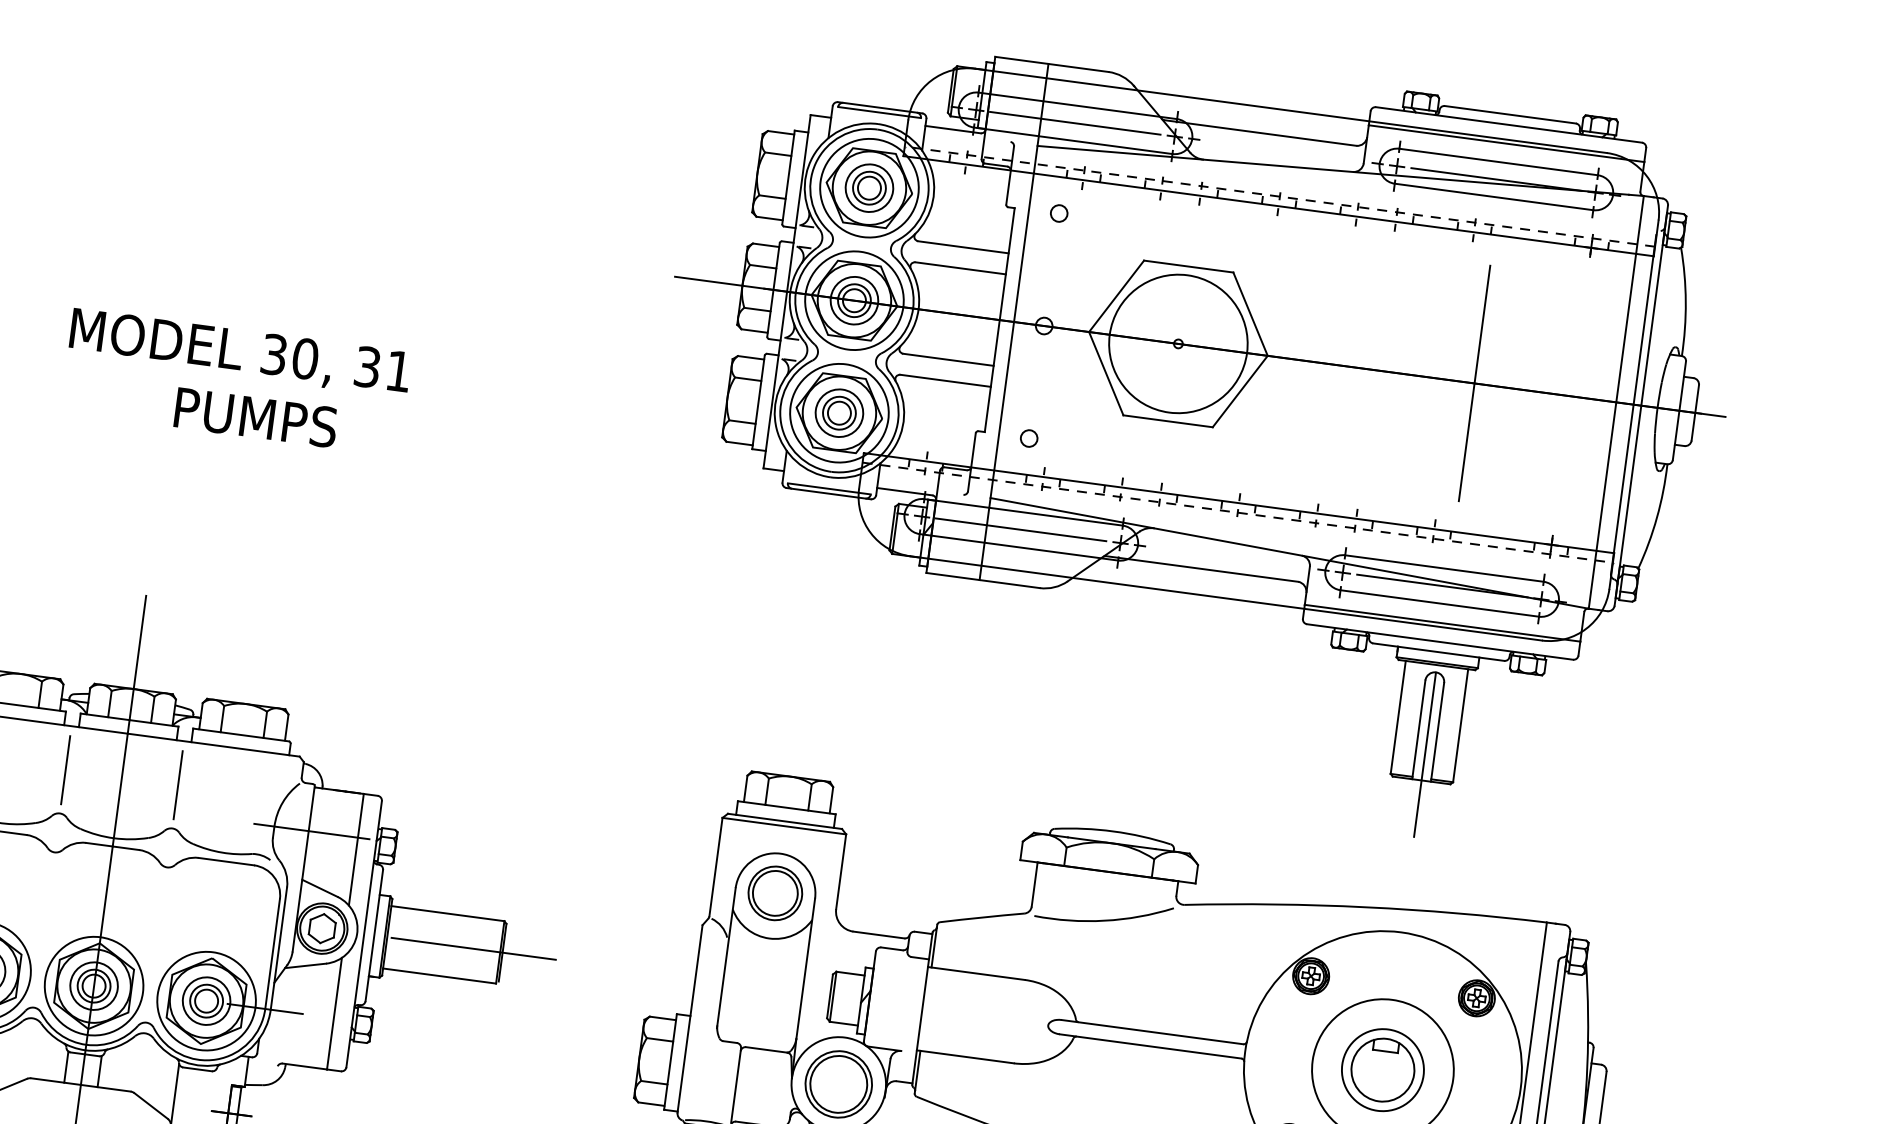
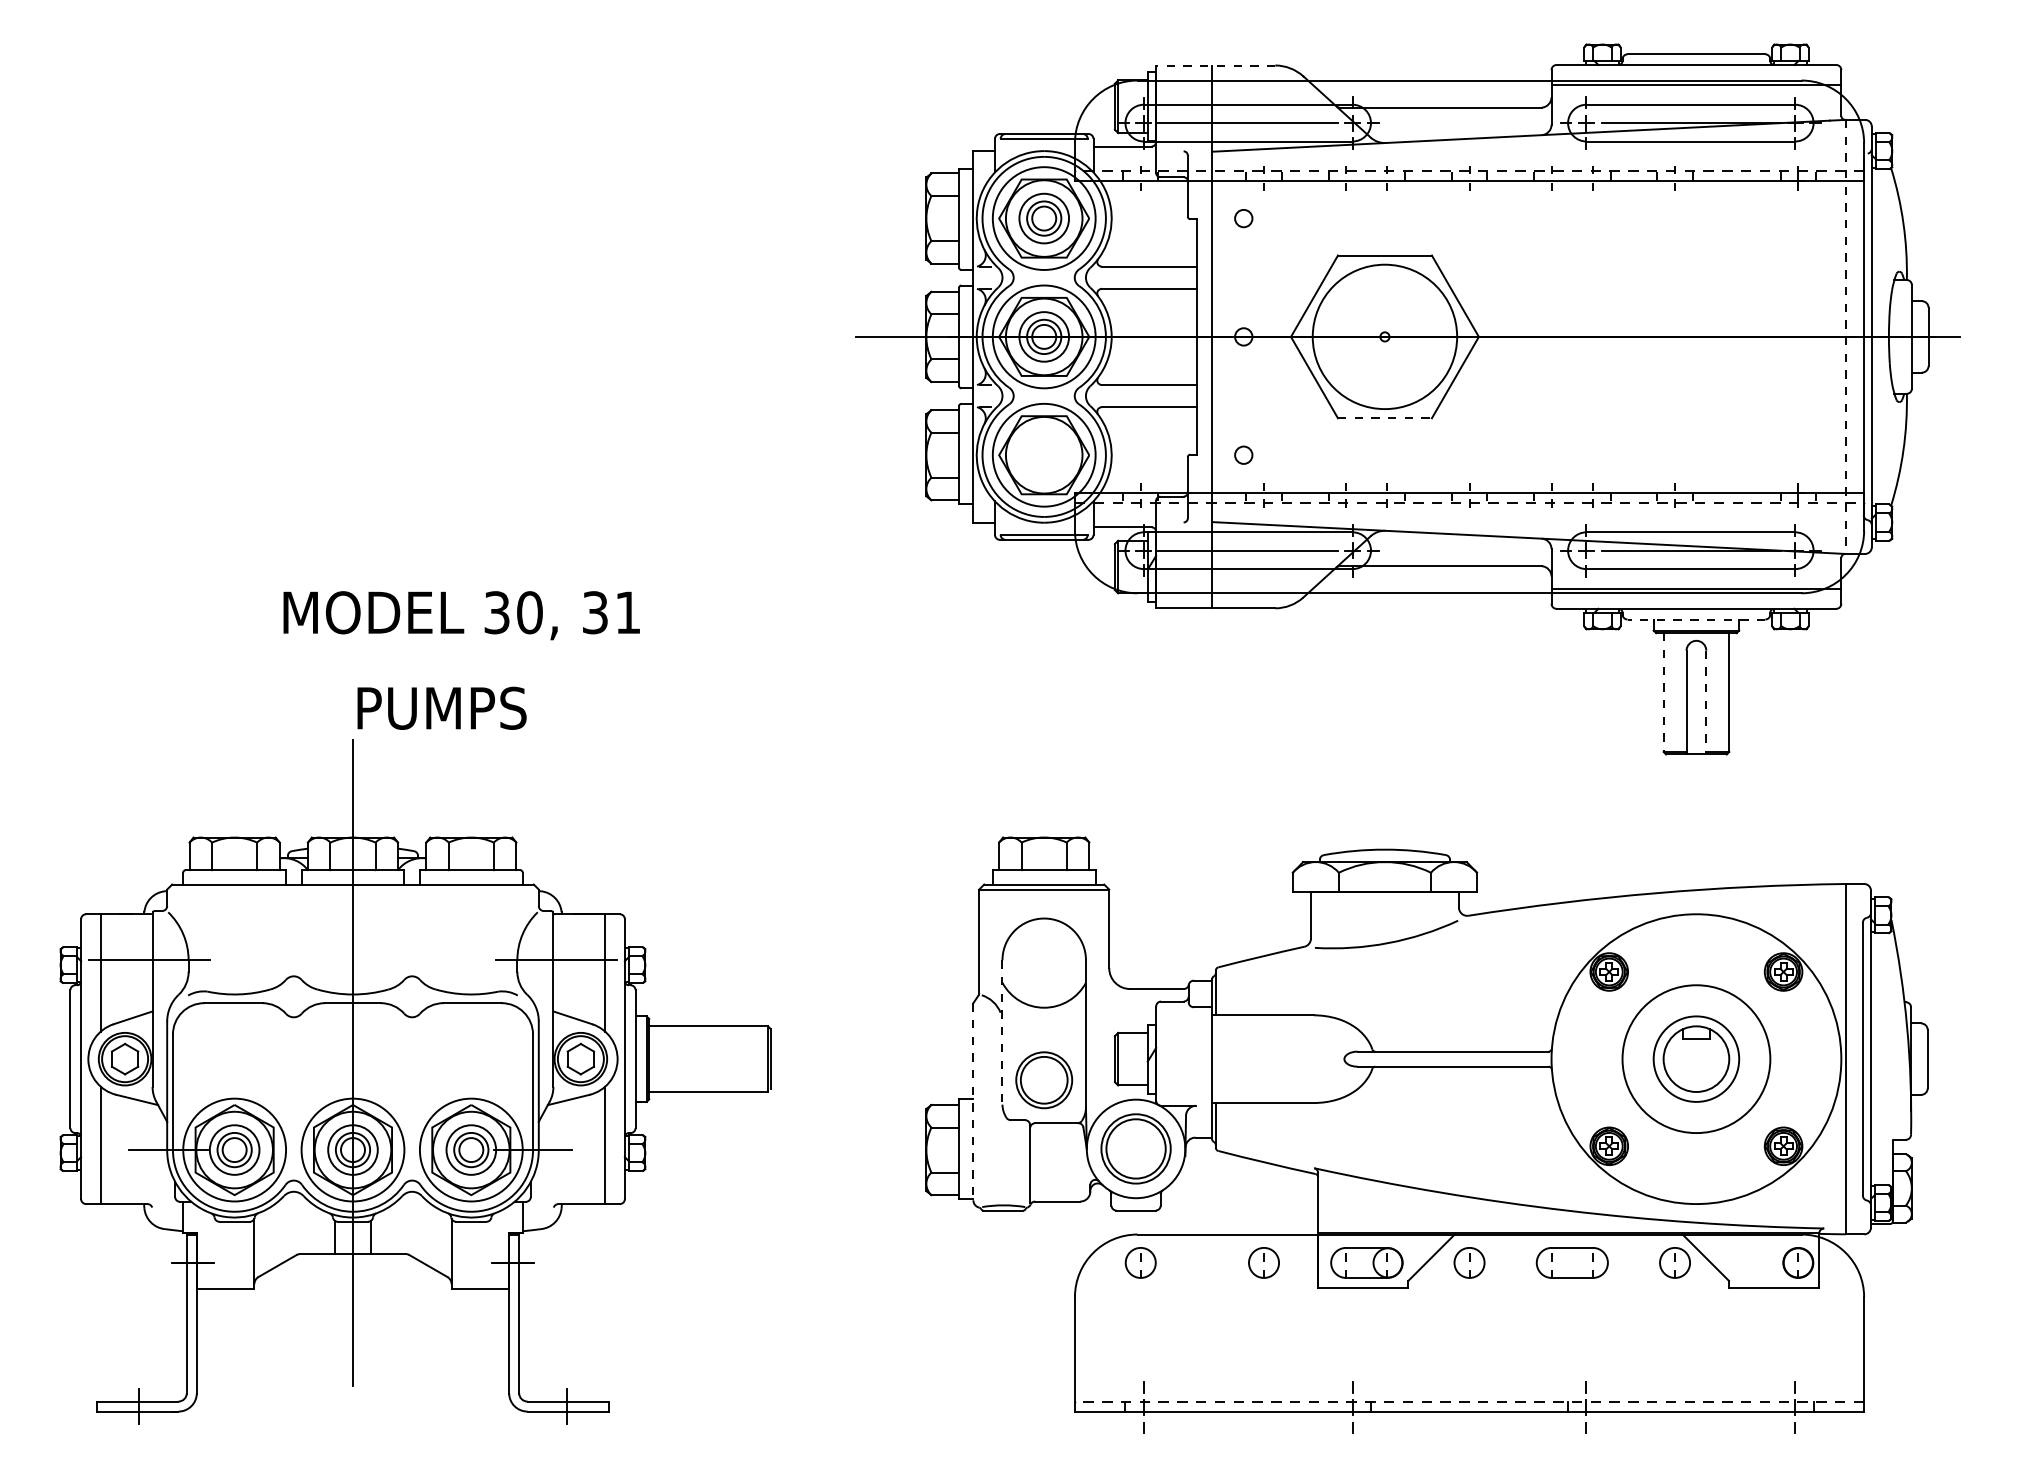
line: (1051, 64) -> (1215, 65), solid -> dashed
text: (240, 352) -> (461, 615), moved
line: (1474, 383) -> (1696, 336), removed
line: (1616, 402) -> (1845, 337), solid -> dashed
part: (838, 412) -> (1043, 454), removed
text: (255, 416) -> (441, 707), moved
line: (1167, 421) -> (1384, 418), solid -> dashed
line: (1438, 652) -> (1696, 619), solid -> dashed
line: (1398, 718) -> (1663, 693), solid -> dashed
line: (1437, 732) -> (1706, 702), solid -> dashed
line: (1425, 754) -> (1696, 727), removed
line: (65, 769) -> (293, 930), removed
line: (178, 784) -> (412, 930), removed
part: (775, 893) -> (1044, 1080), moved
line: (473, 949) -> (739, 1059), removed
line: (726, 958) -> (1002, 1034), solid -> dashed
line: (690, 1018) -> (973, 1101), solid -> dashed

